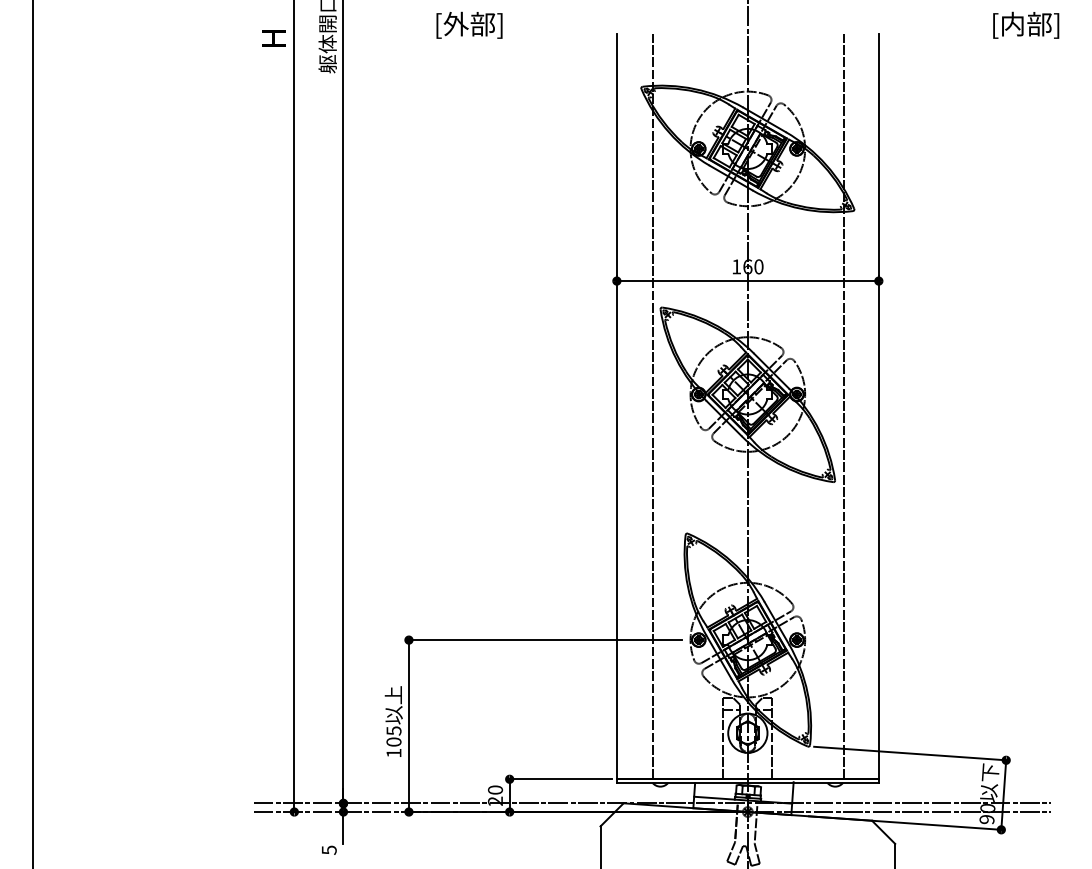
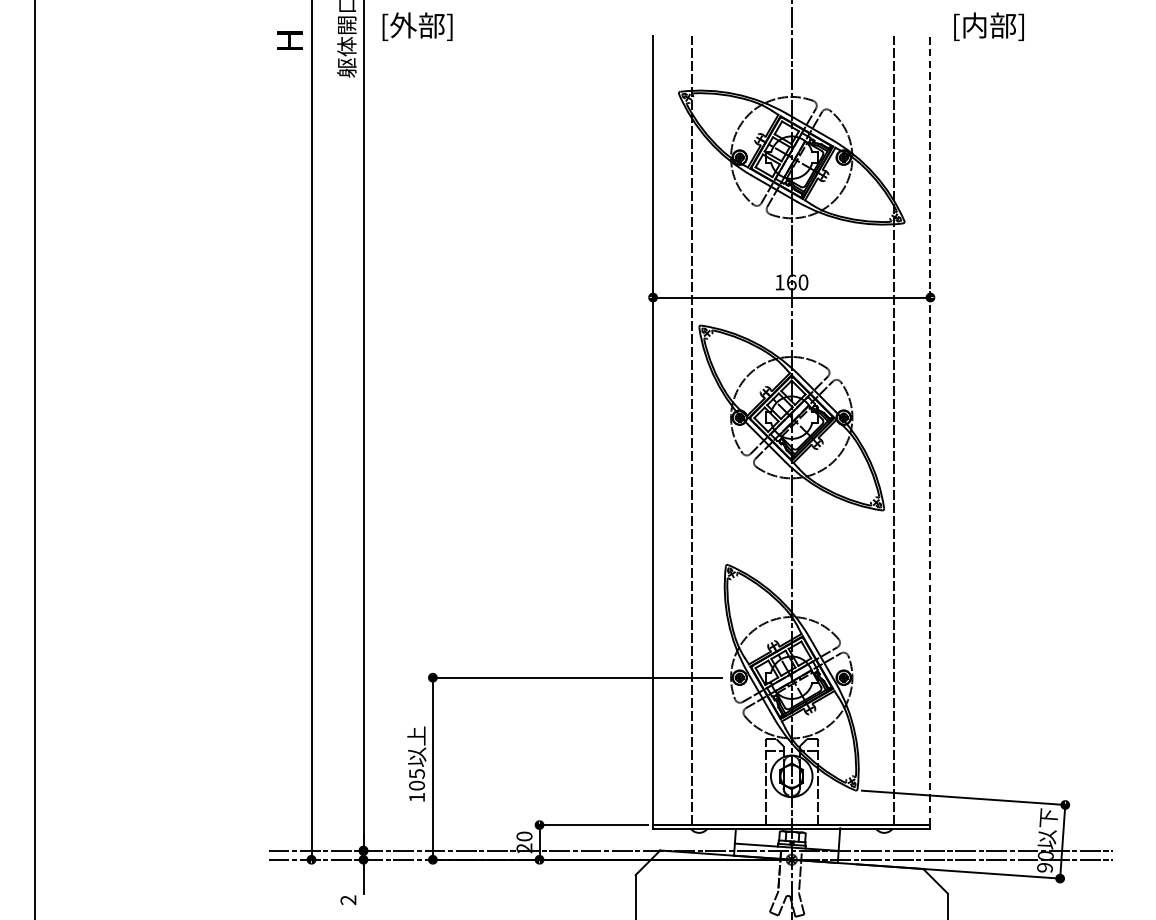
text: (469, 24) -> (417, 25), moved
text: (1026, 24) -> (989, 25), moved
line: (878, 406) -> (930, 430), solid -> dashed
text: (328, 849) -> (347, 899), 5 -> 2

